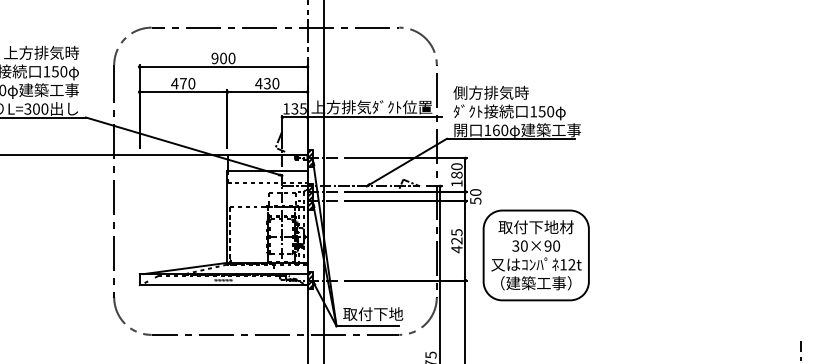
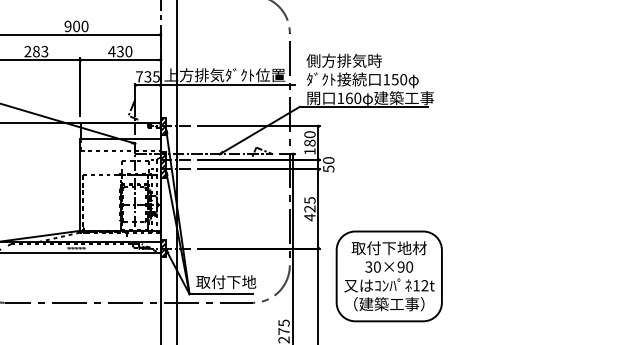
text: (183, 83) -> (36, 51), 470 -> 283
text: (286, 108) -> (139, 76), 135 -> 735
part: (535, 255) -> (388, 276), moved

